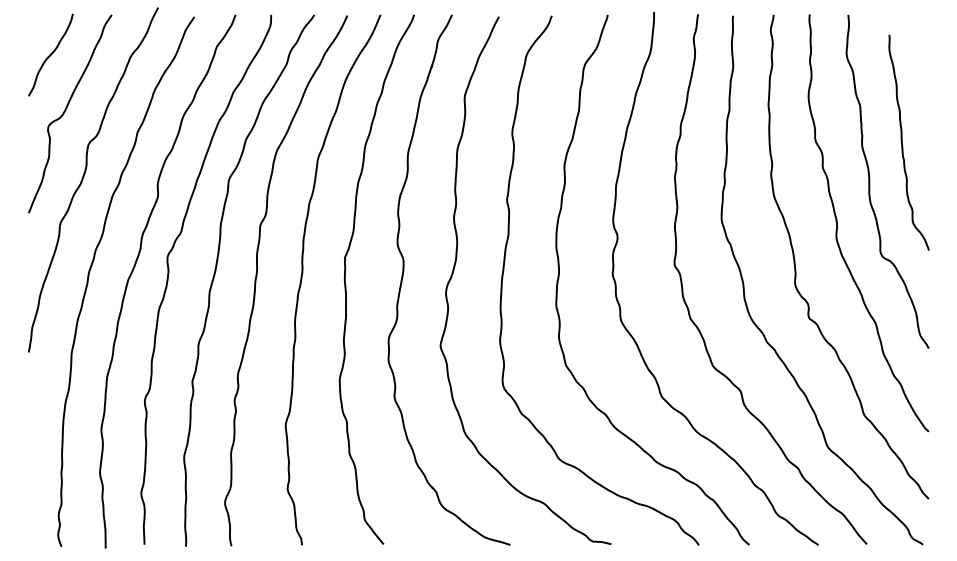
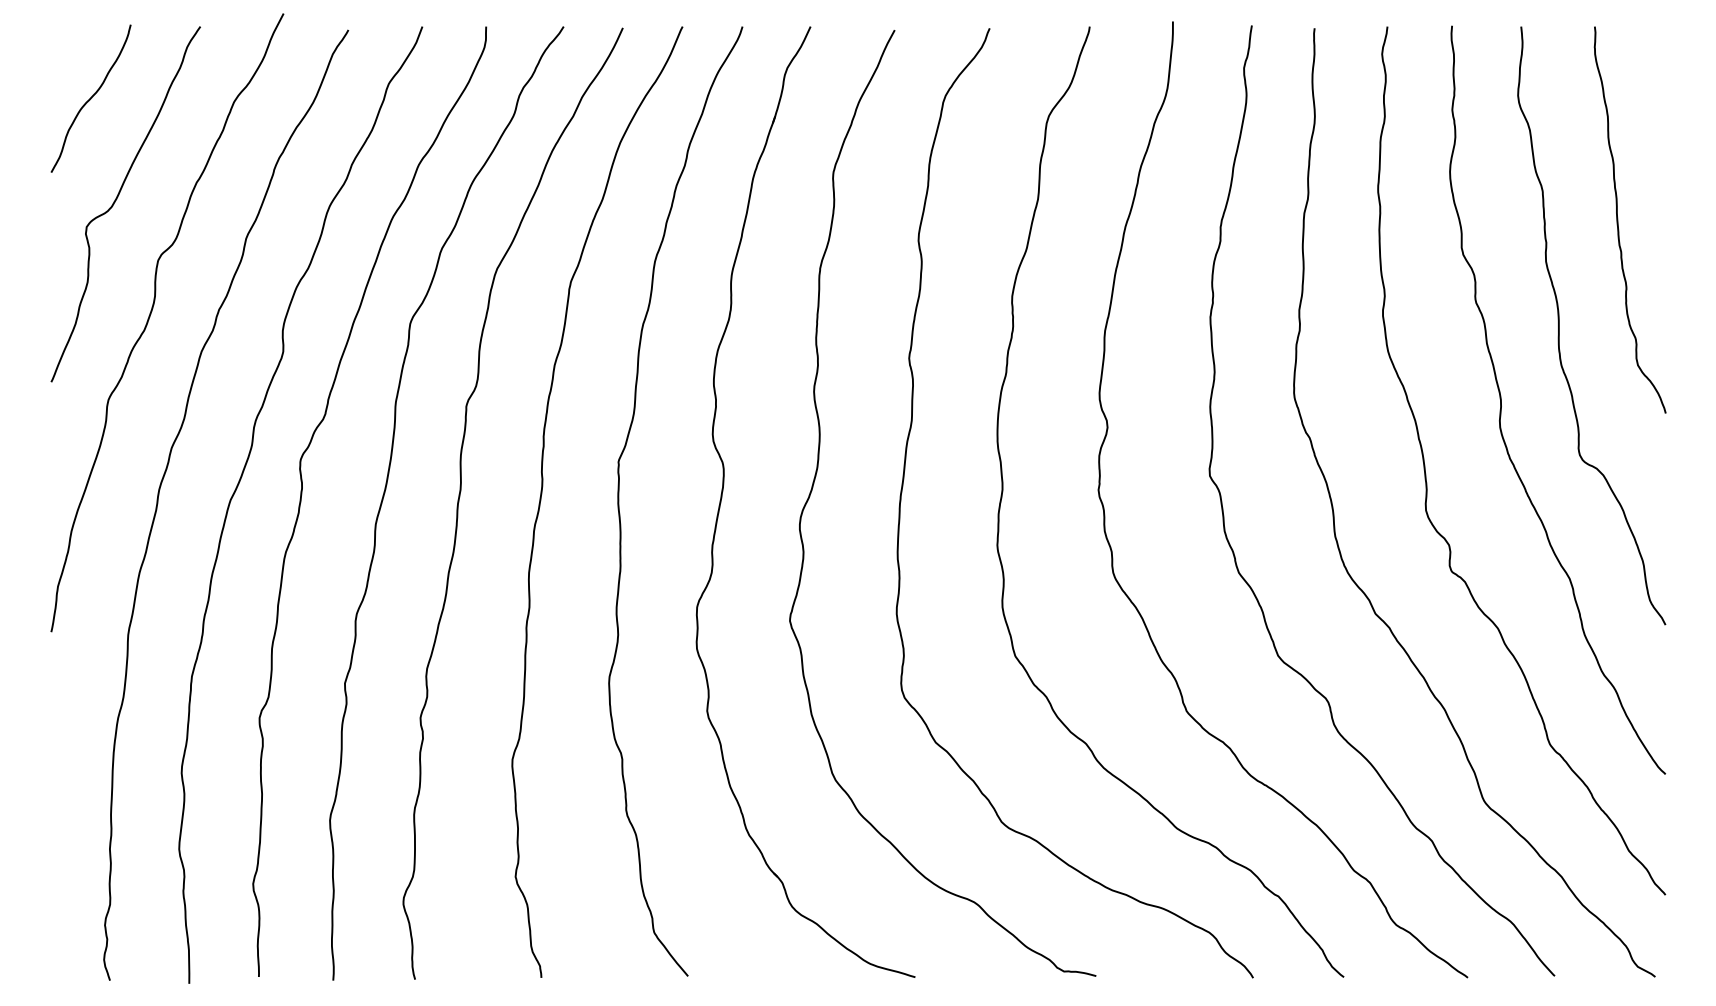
curve: (902, 142) -> (1618, 219), moved

